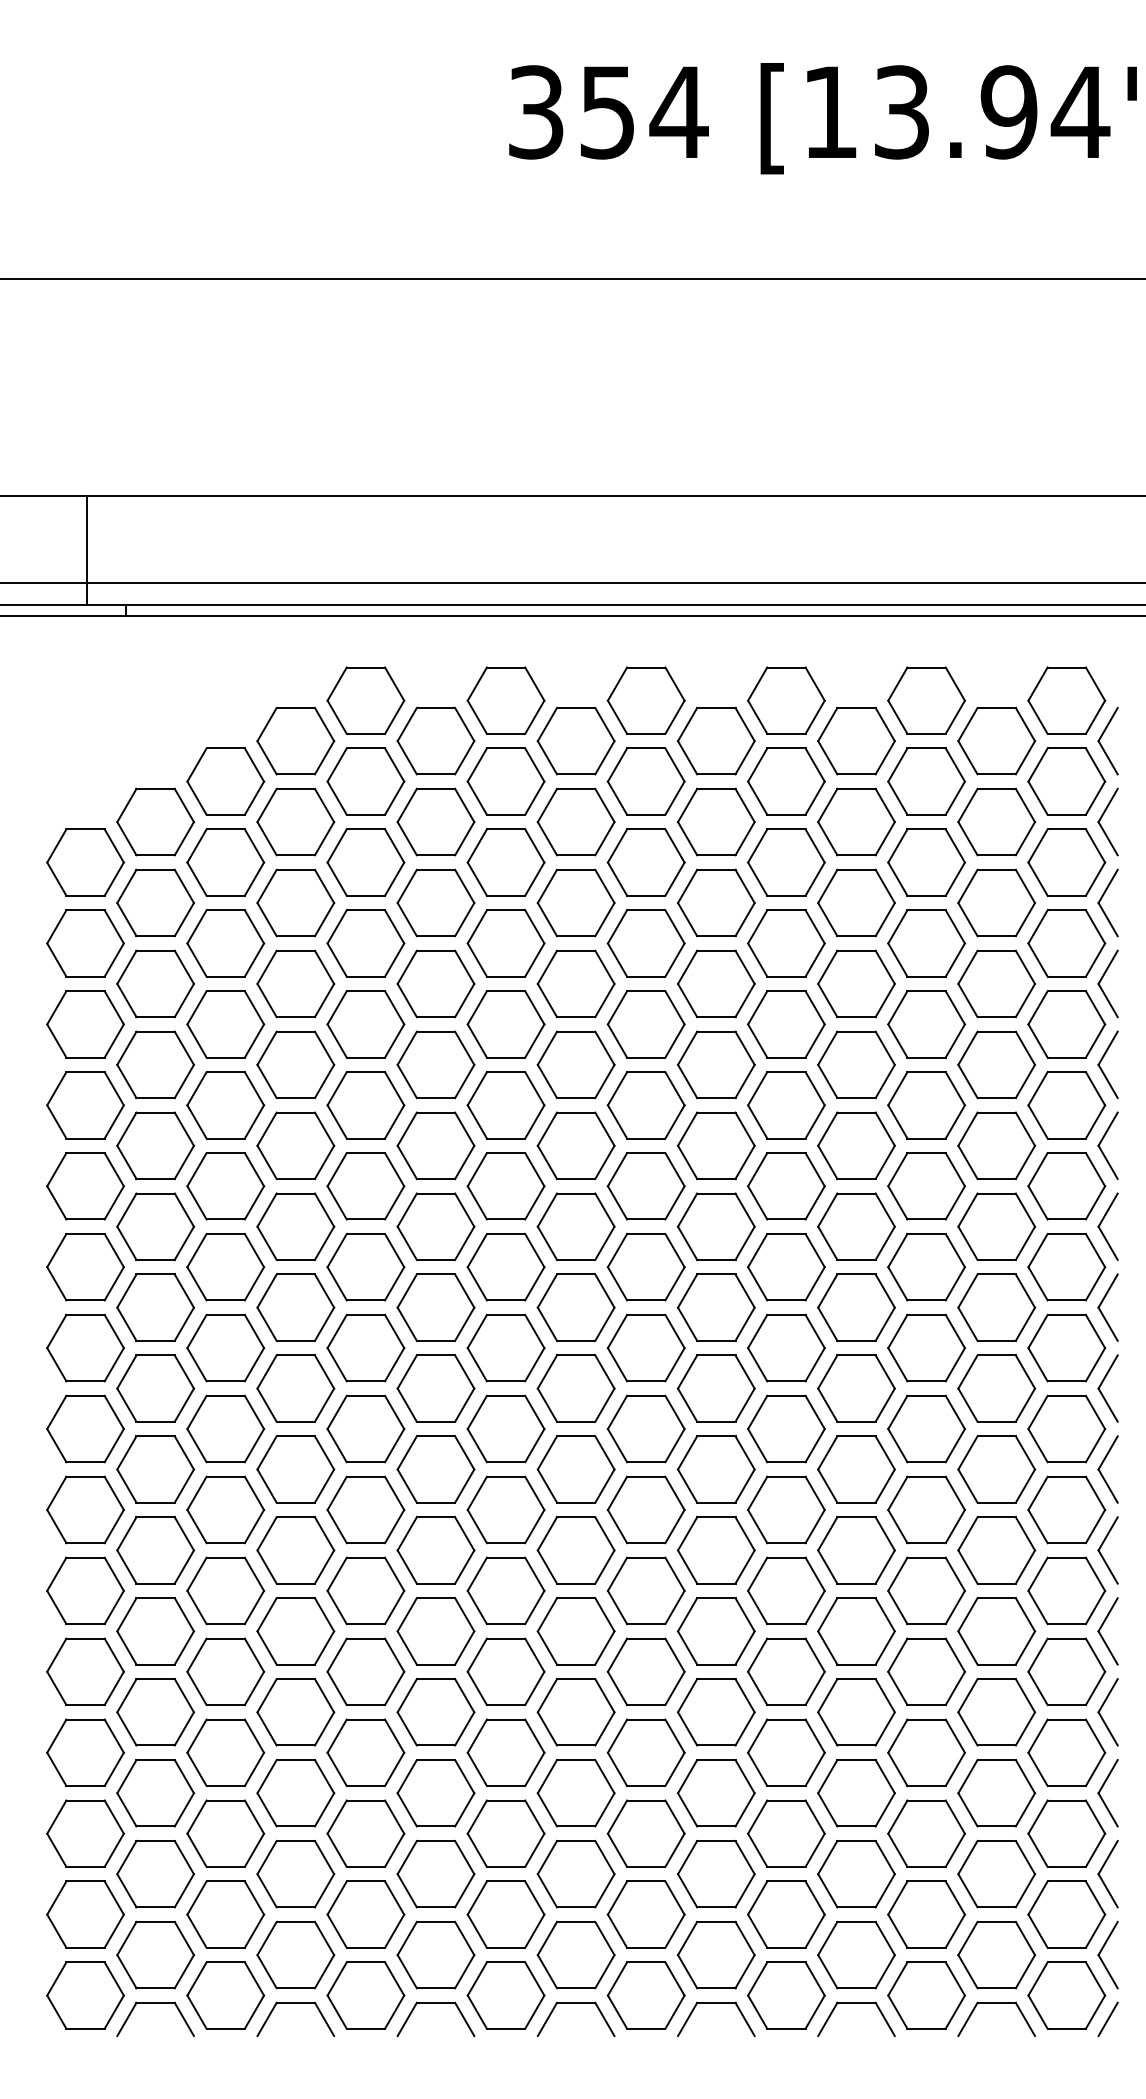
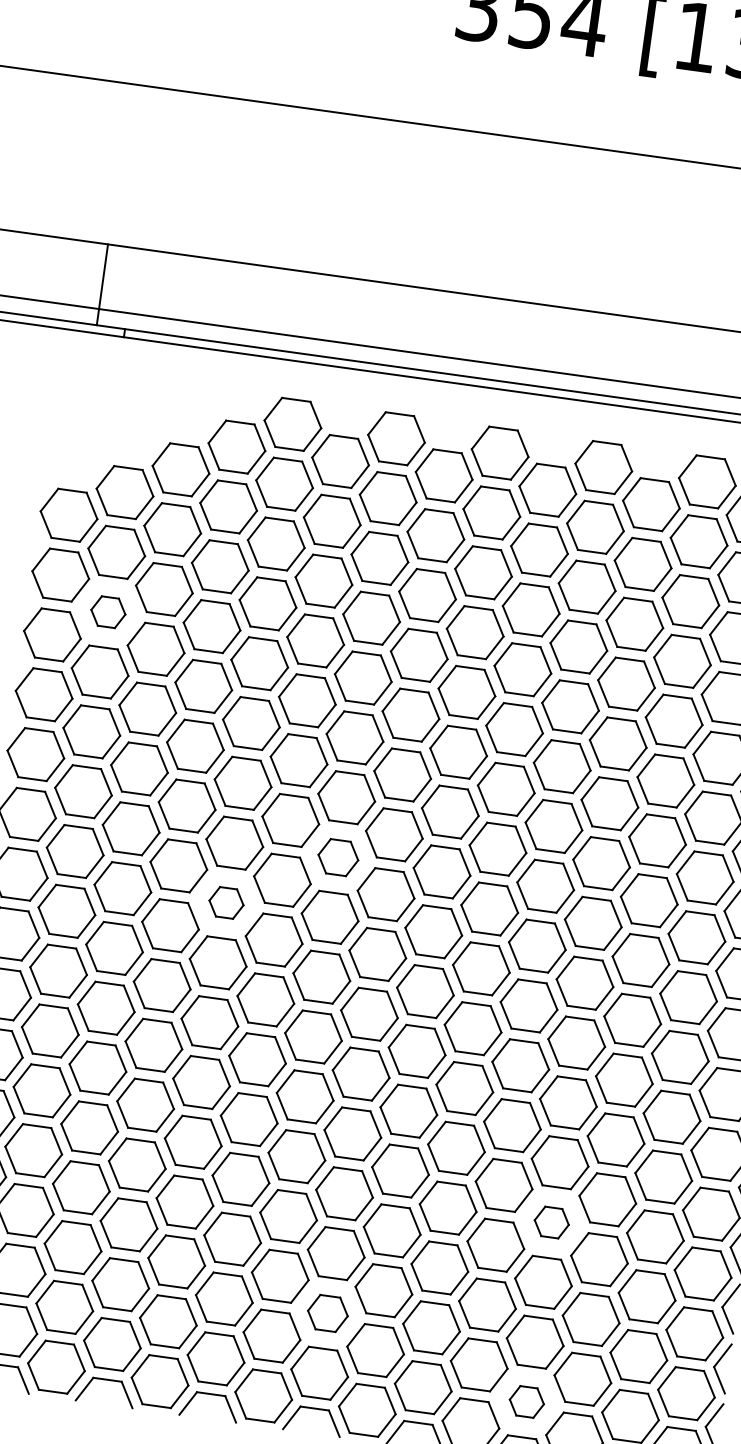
part: (155, 983) -> (108, 611), size x0.6
part: (505, 1267) -> (337, 857), size x0.7
part: (365, 1347) -> (226, 902), size x0.6
part: (856, 1712) -> (551, 1222), size x0.6
part: (575, 1874) -> (327, 1313), size x0.7
part: (856, 1954) -> (526, 1401), size x0.6

